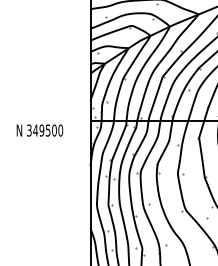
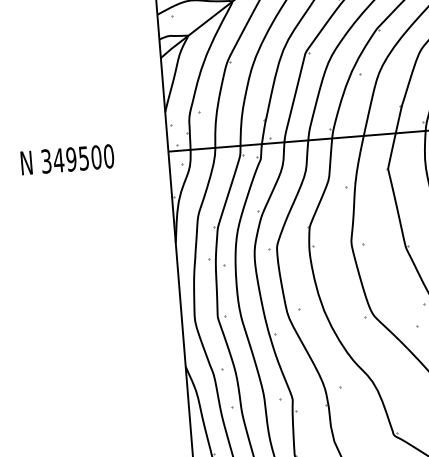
text: (39, 130) -> (66, 159), moved

